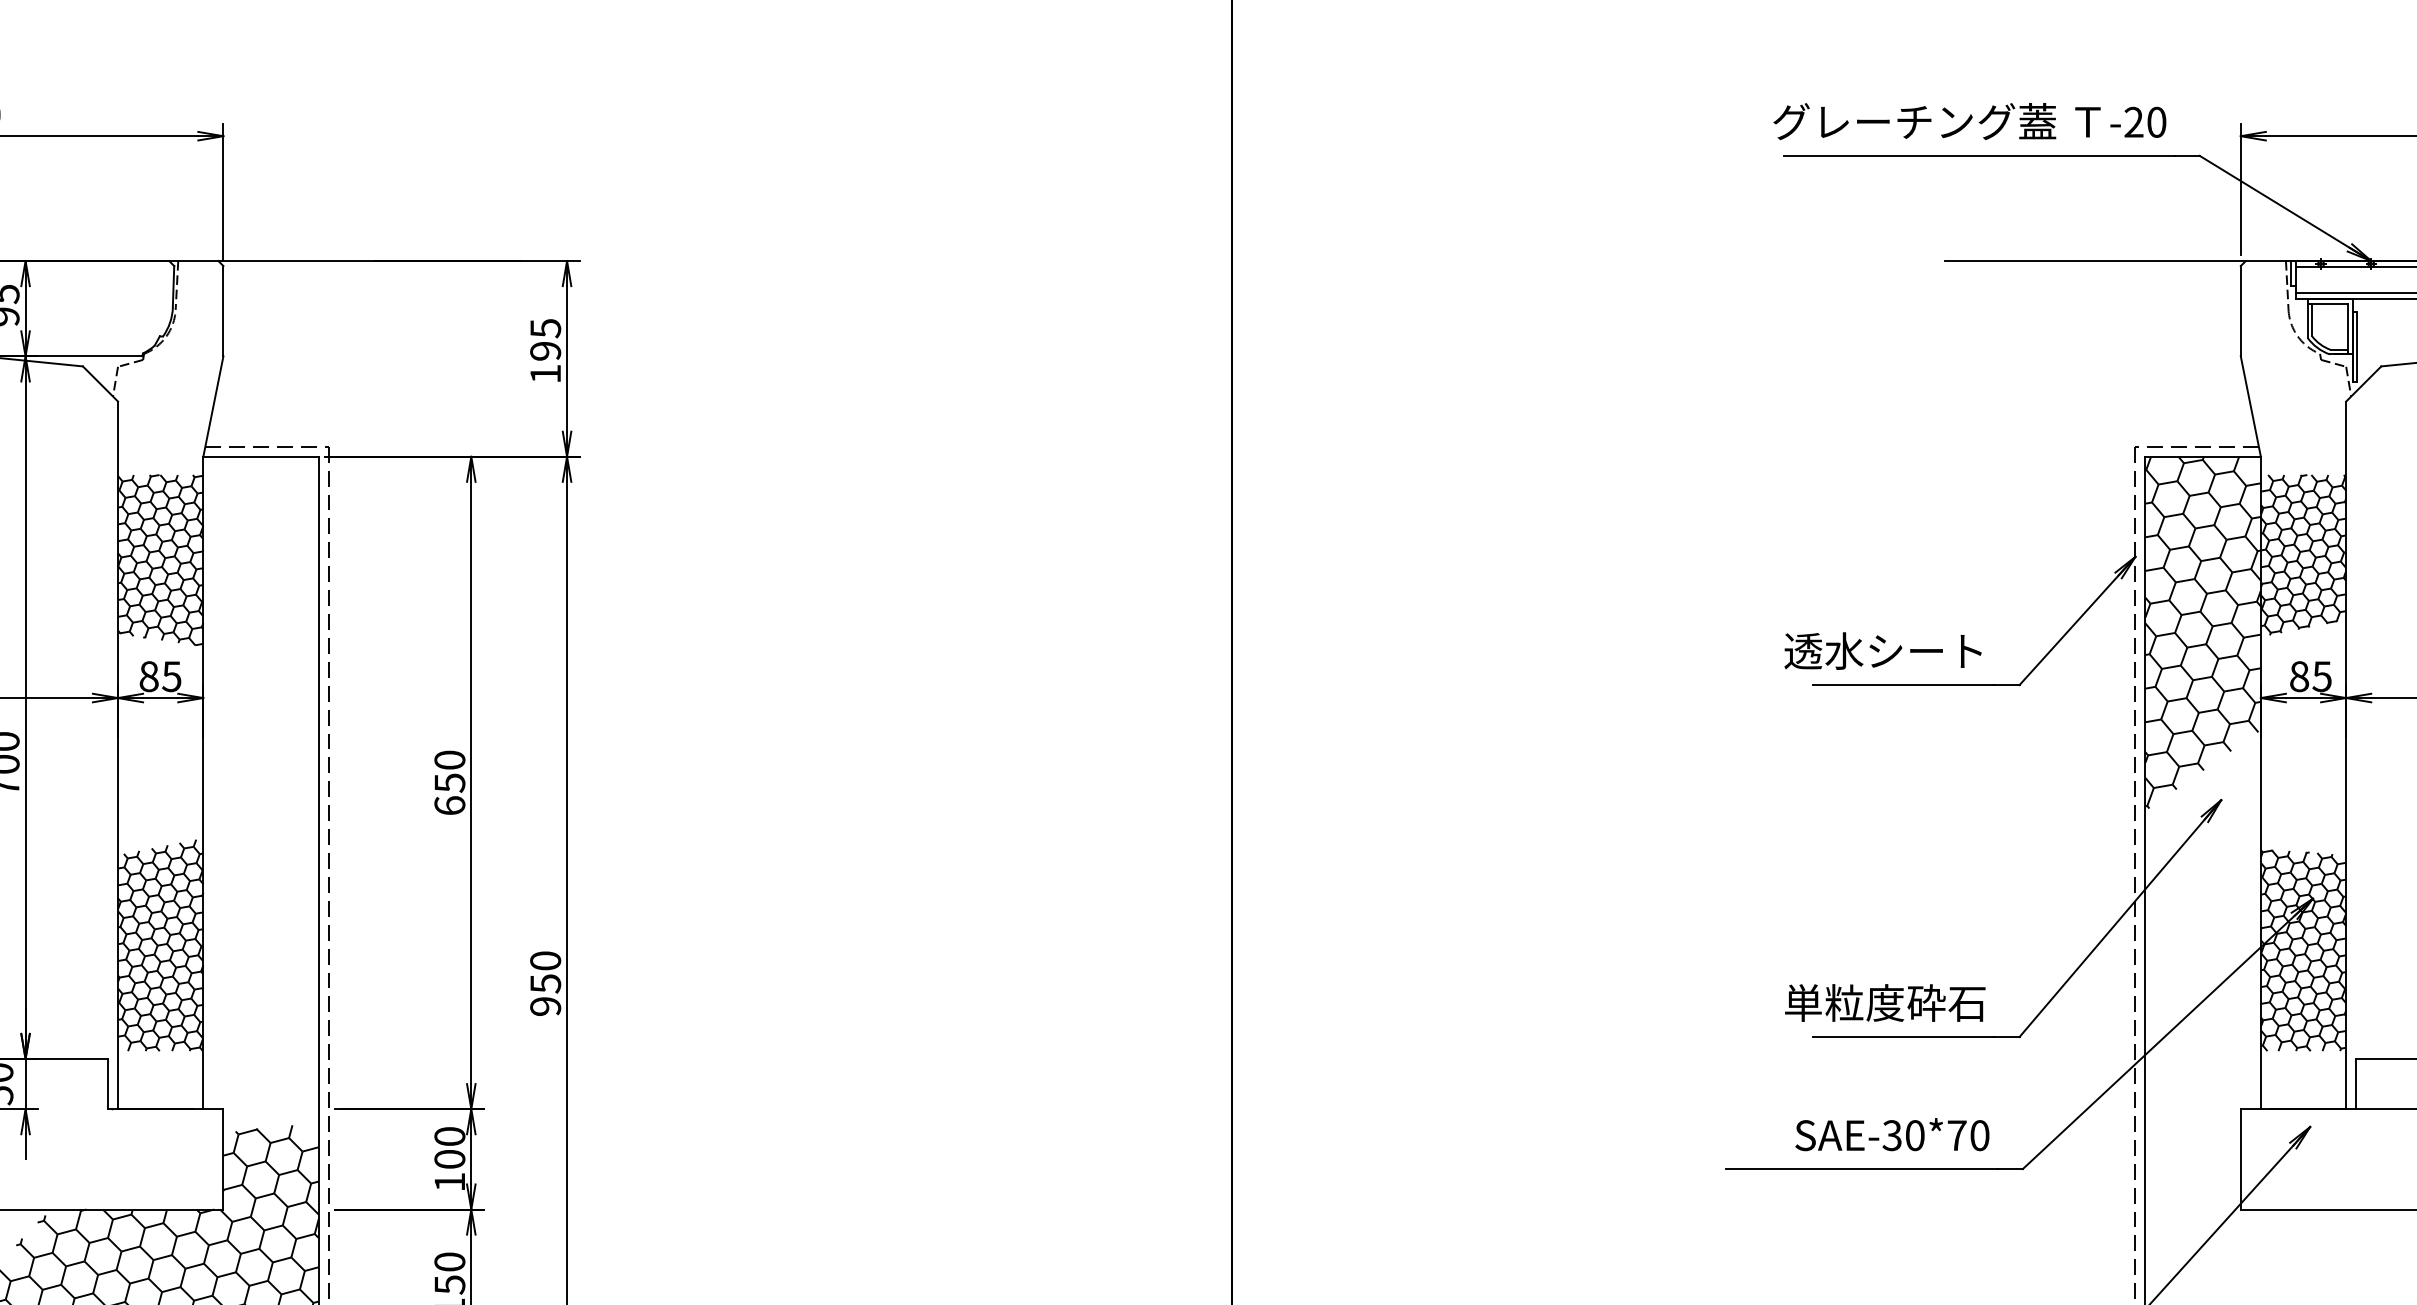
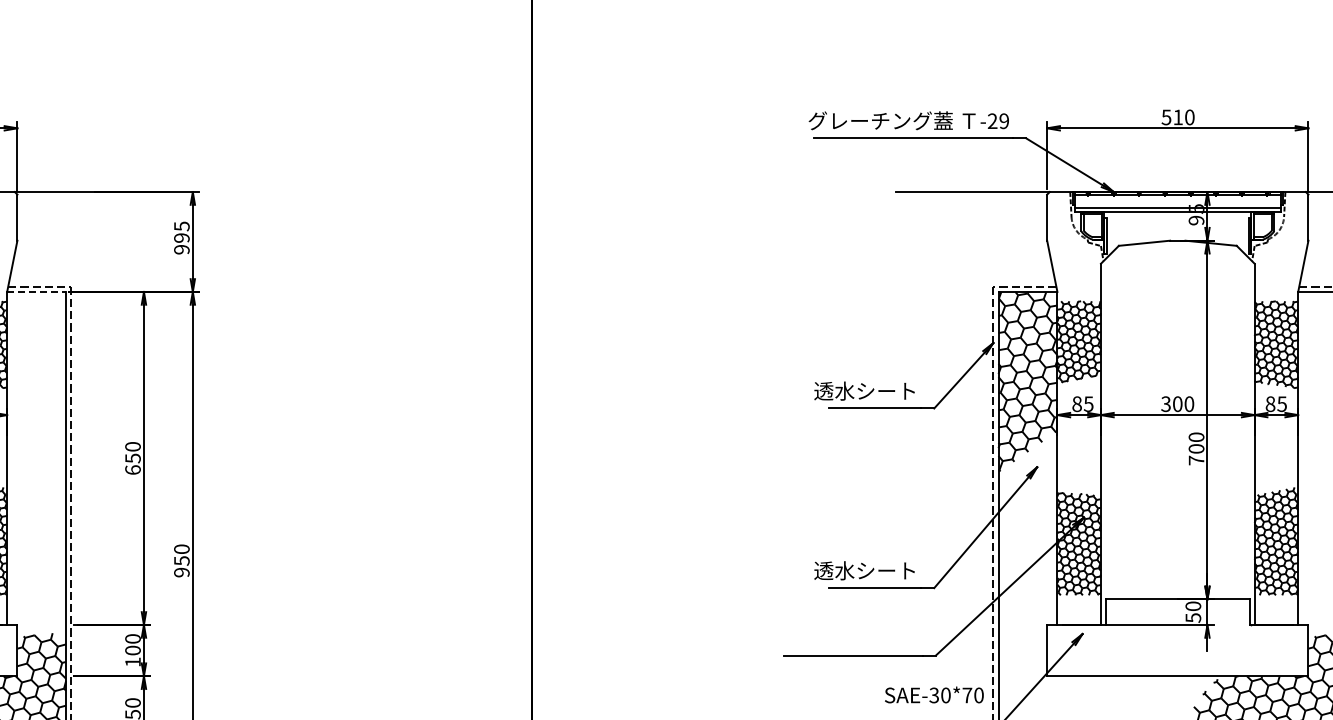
text: (2157, 122) -> (1004, 121), -20 -> -29
text: (544, 373) -> (181, 249), 195 -> 995
line: (262, 455) -> (37, 291), solid -> dashed
text: (1884, 1002) -> (865, 570), 単粒度砕石 -> 透水シート
text: (1892, 1133) -> (934, 694), moved

